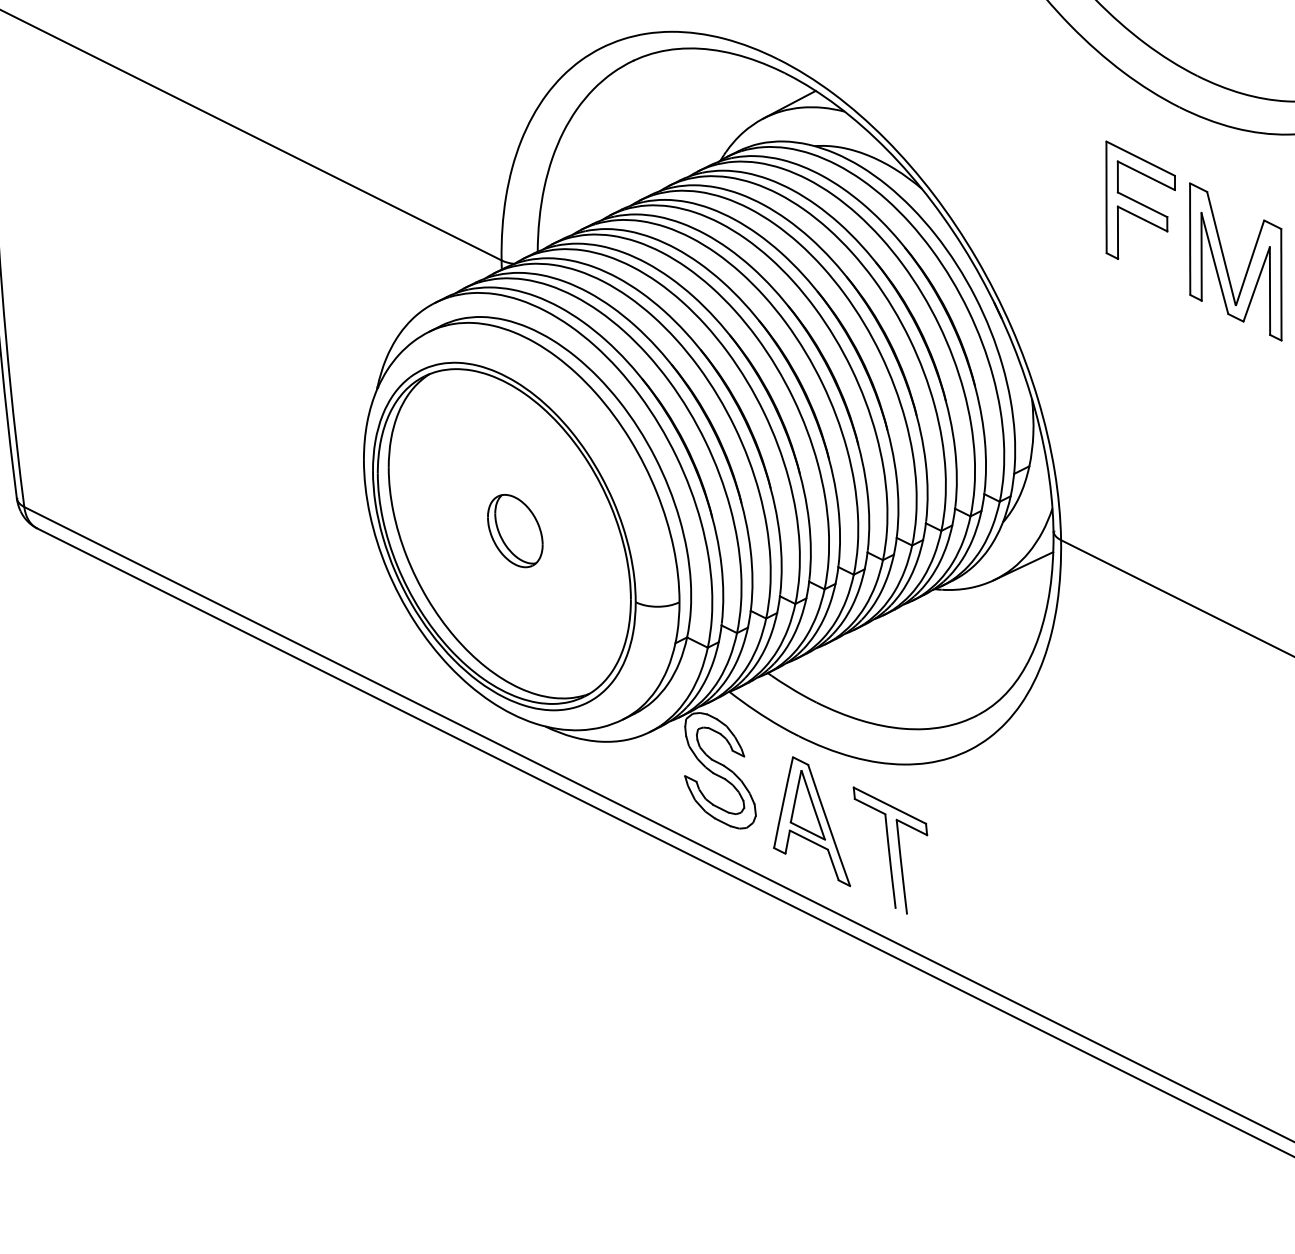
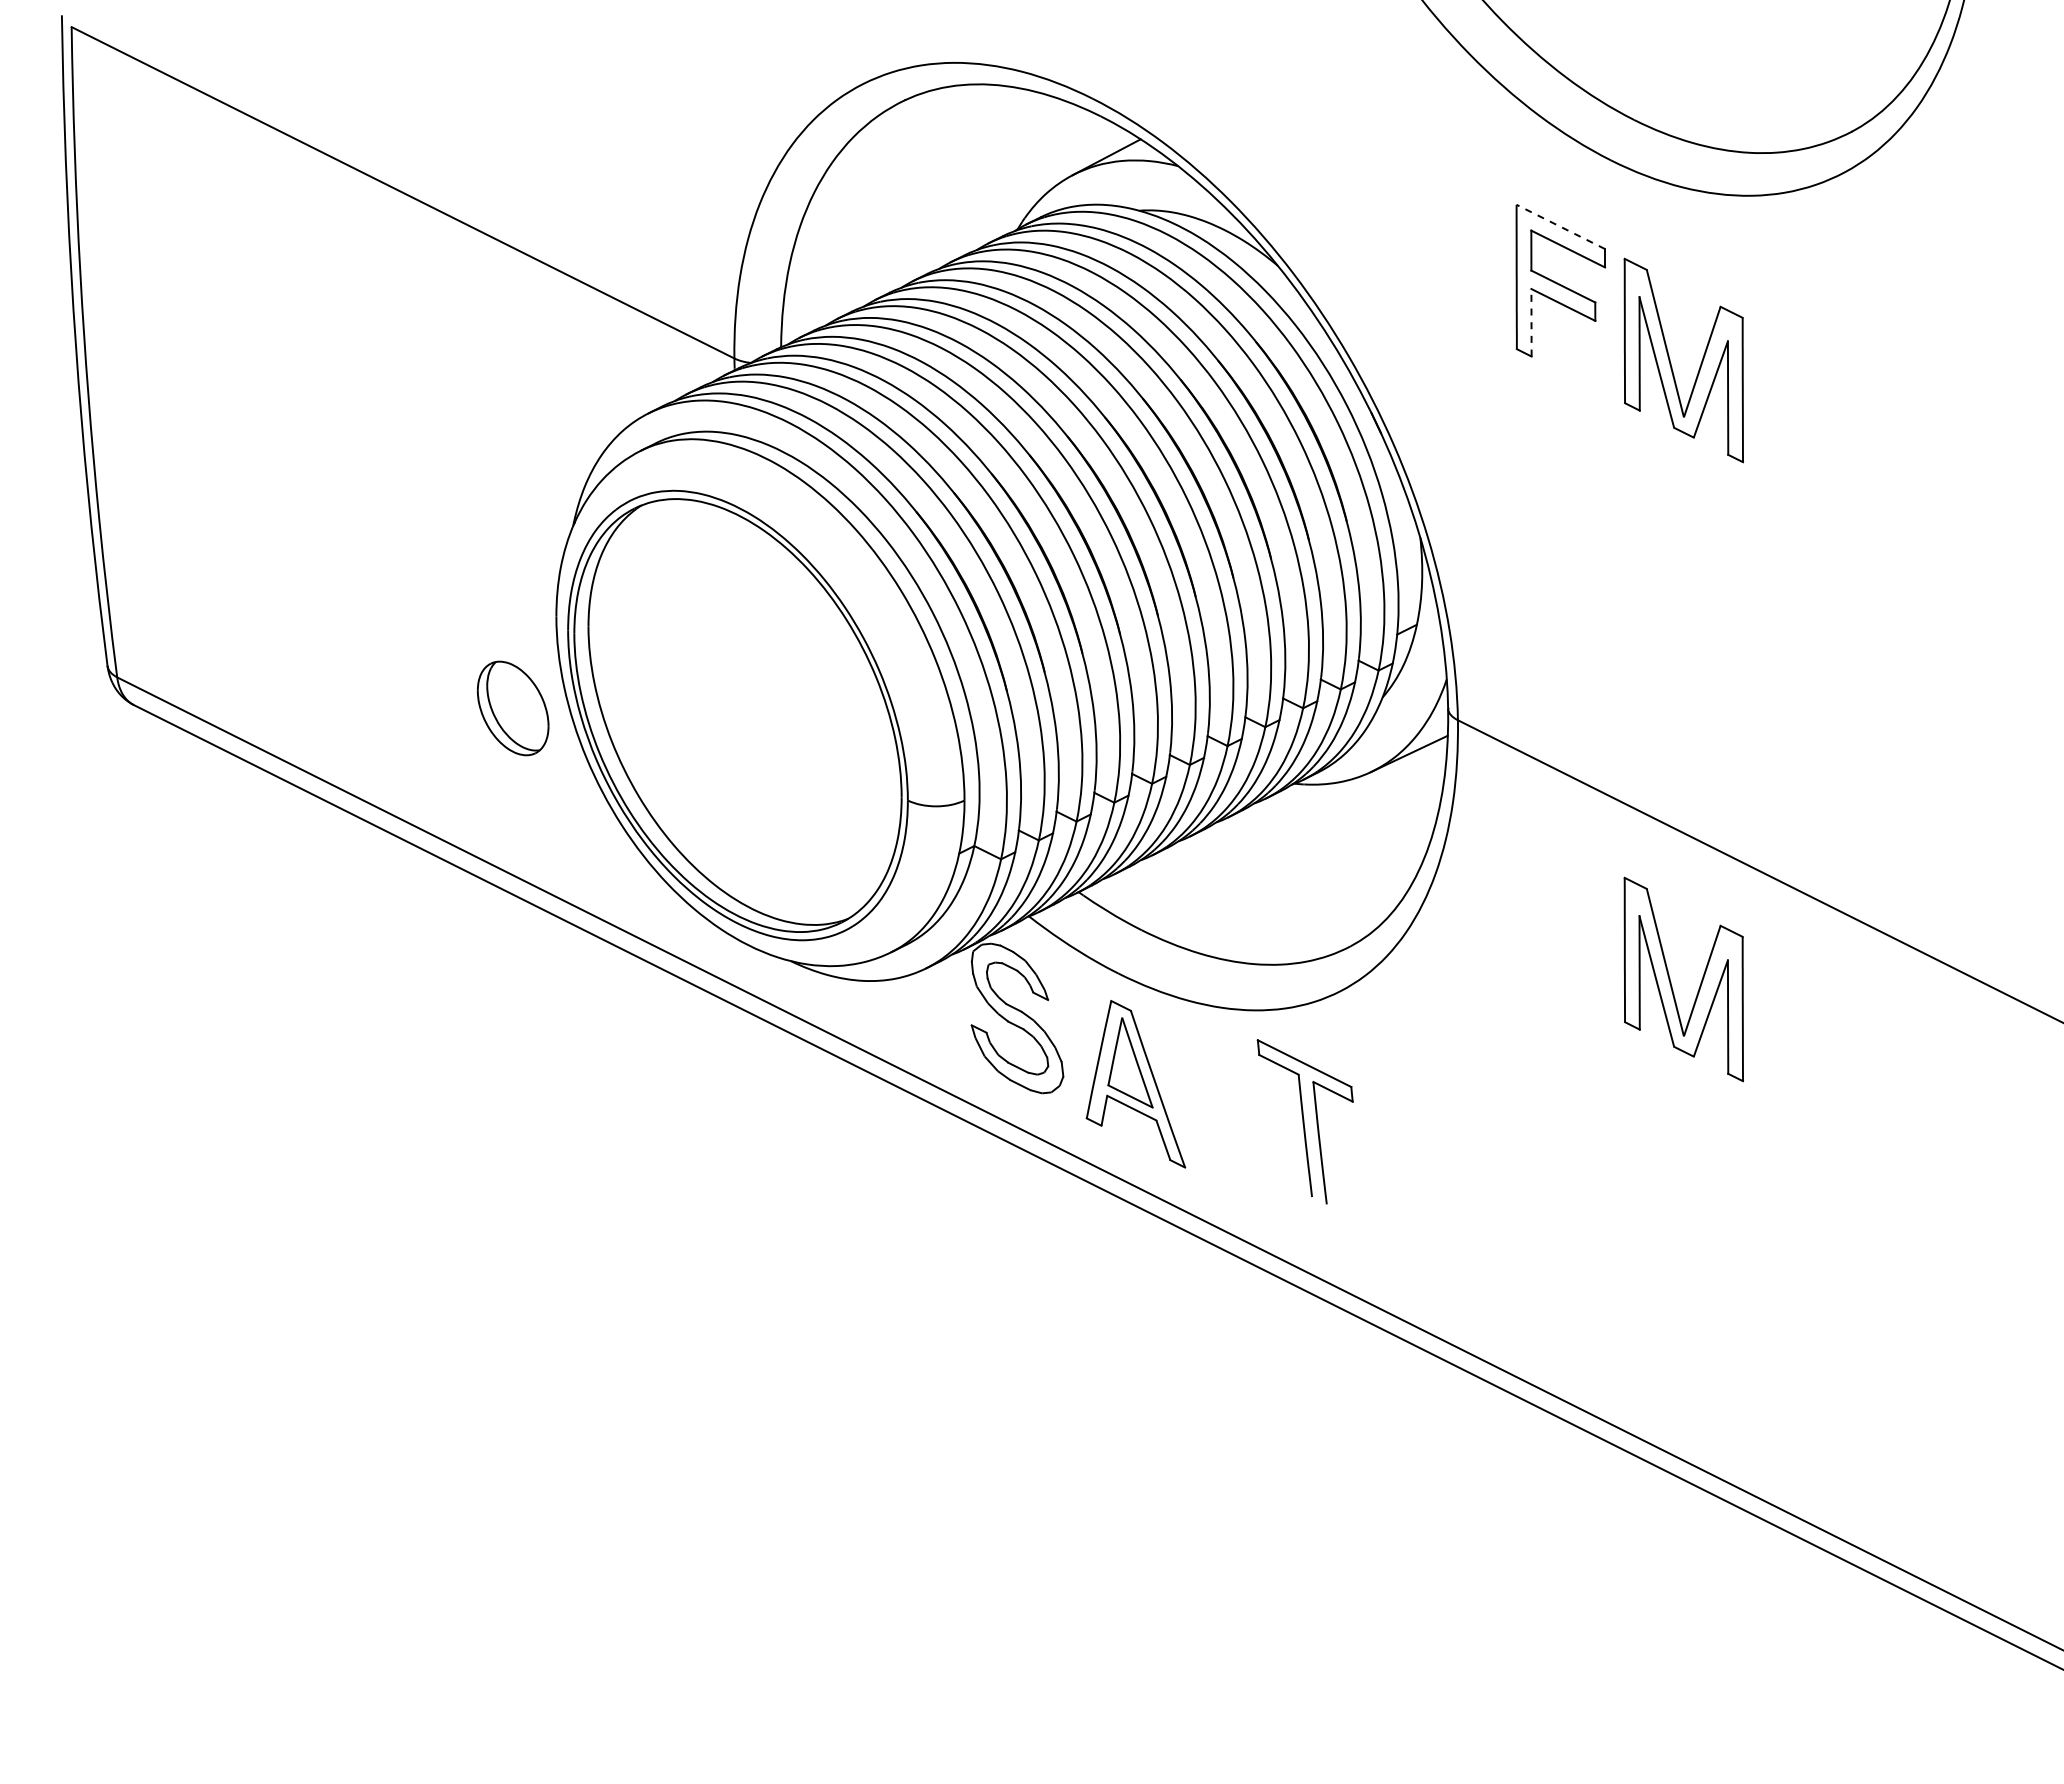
line: (1140, 158) -> (1560, 226), solid -> dashed
line: (1117, 232) -> (1531, 322), solid -> dashed
part: (514, 531) -> (512, 708), moved
part: (1226, 742) -> (1671, 982), added
part: (889, 850) -> (1304, 1121), moved

